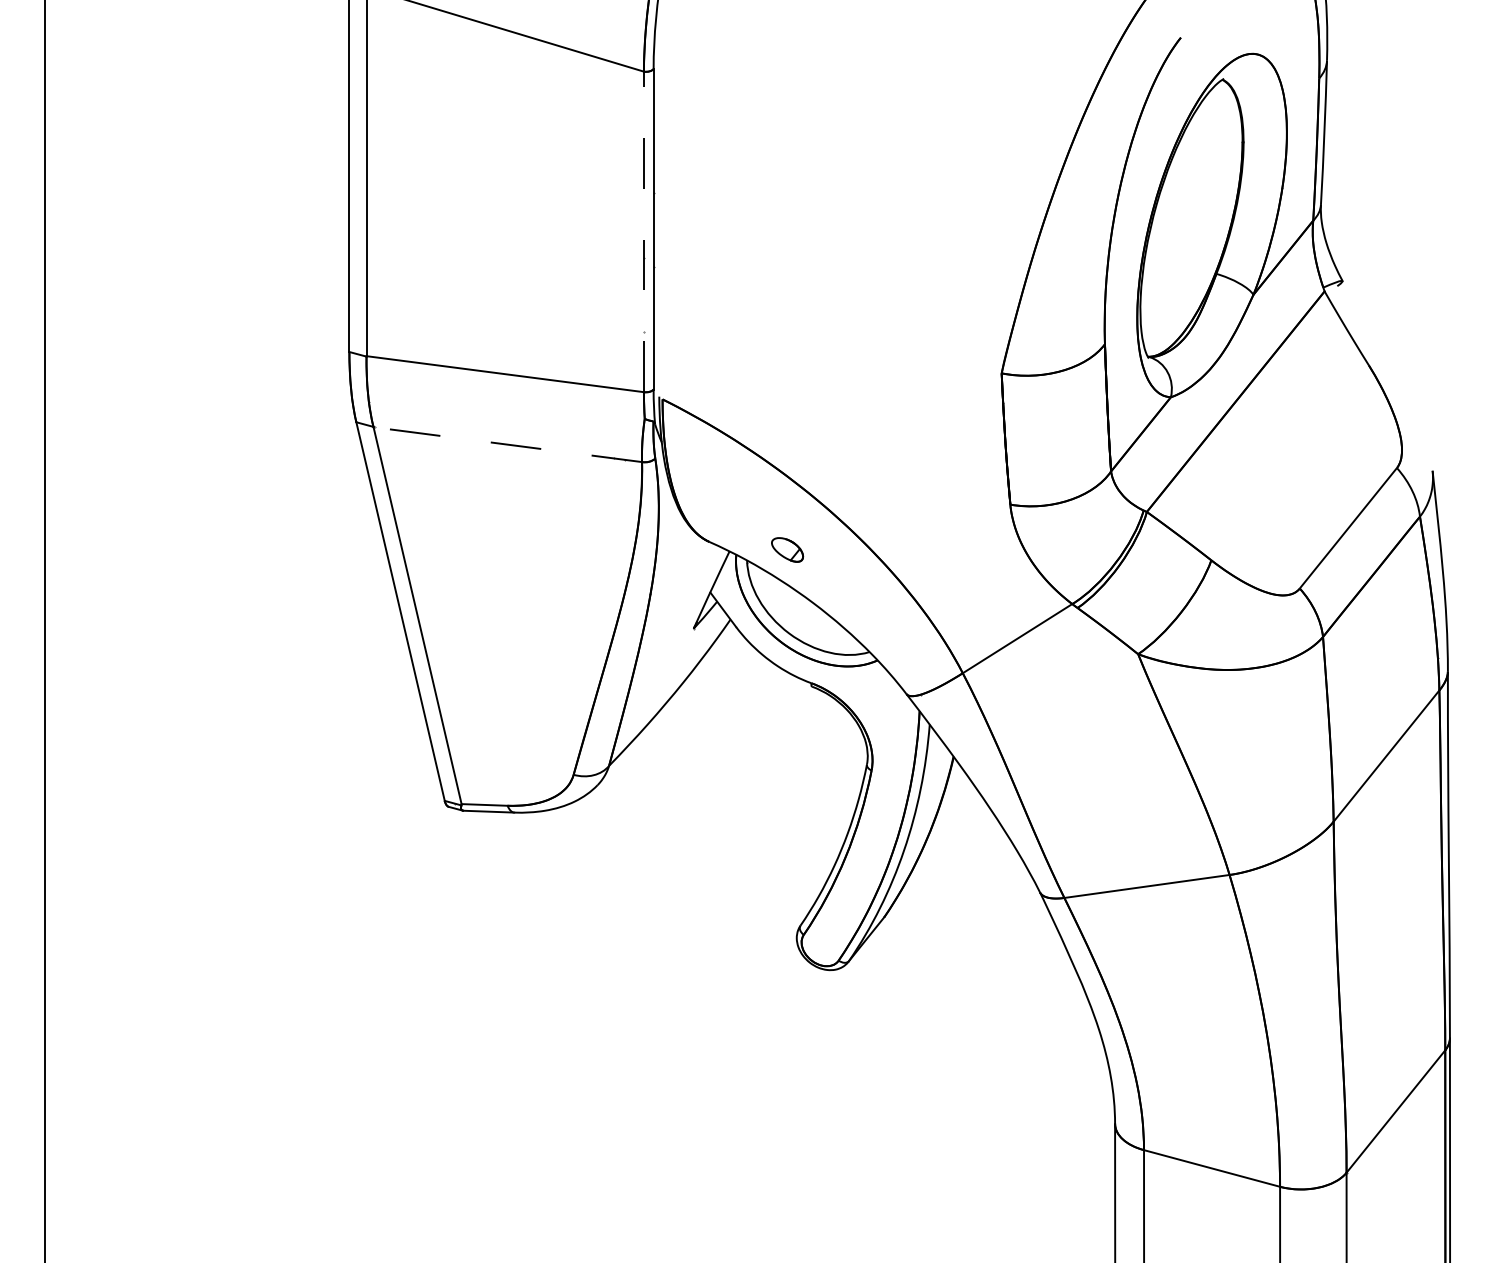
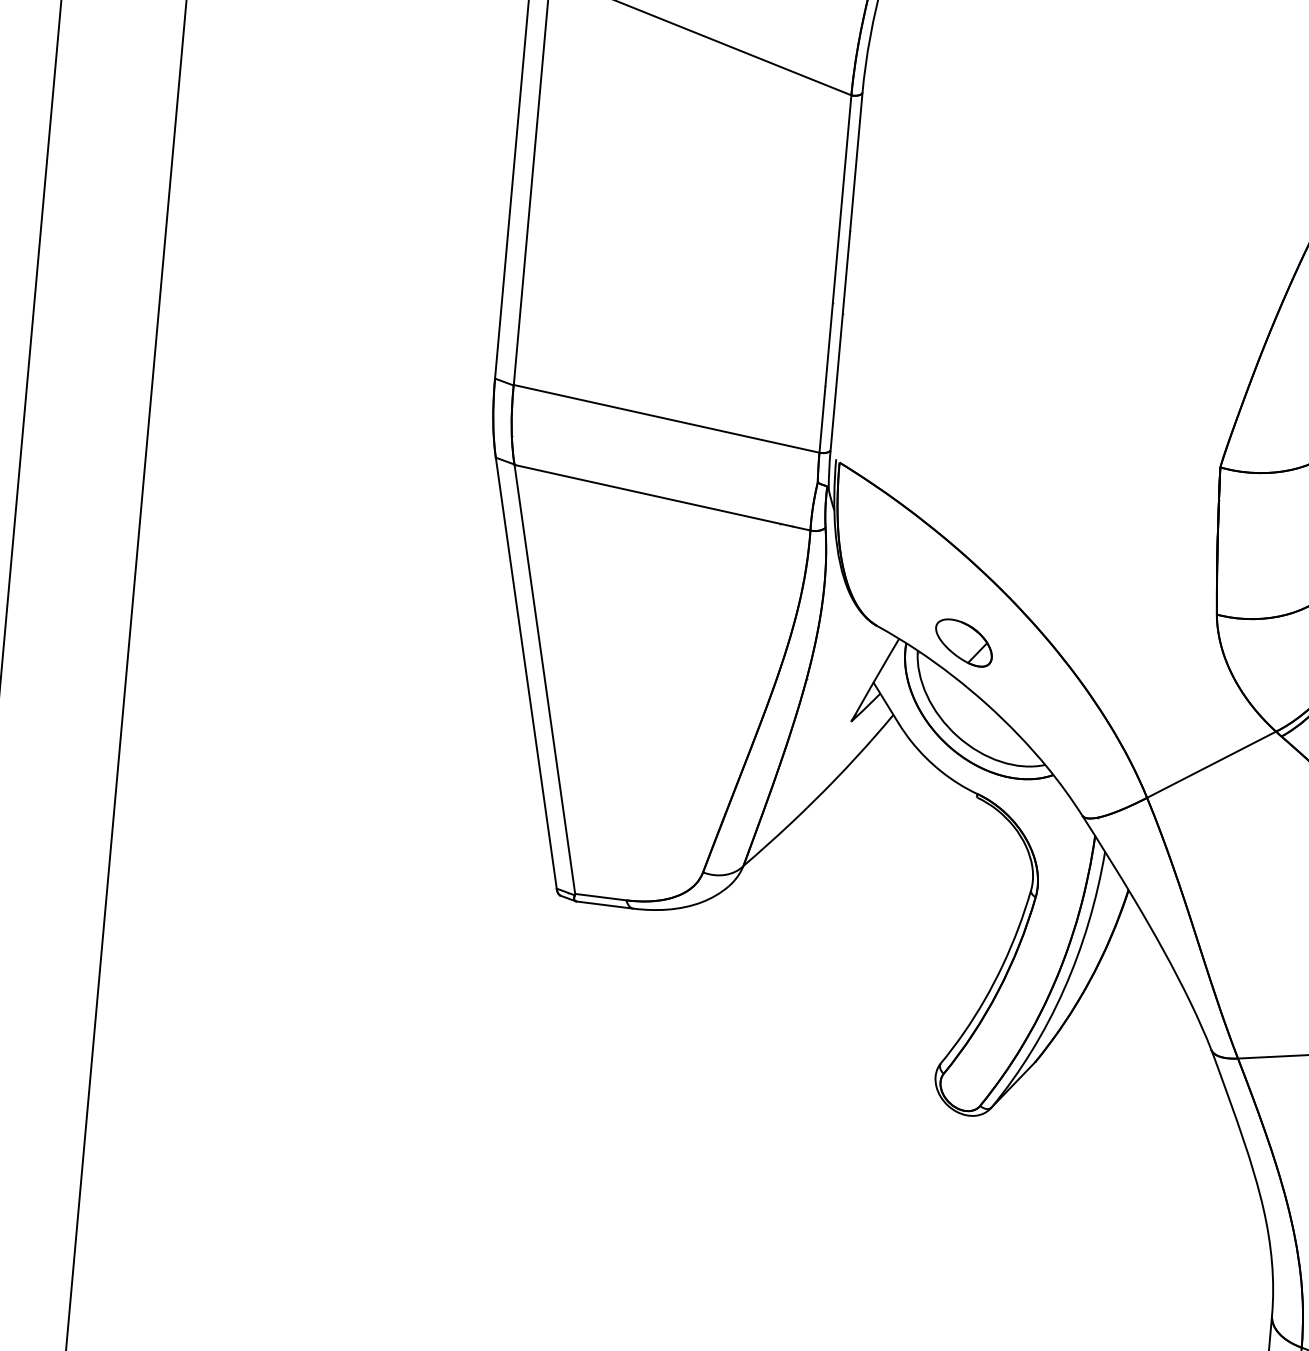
line: (643, 231) -> (835, 273), dashed -> solid
line: (507, 444) -> (662, 497), dashed -> solid
part: (787, 549) -> (963, 642), size x1.67

